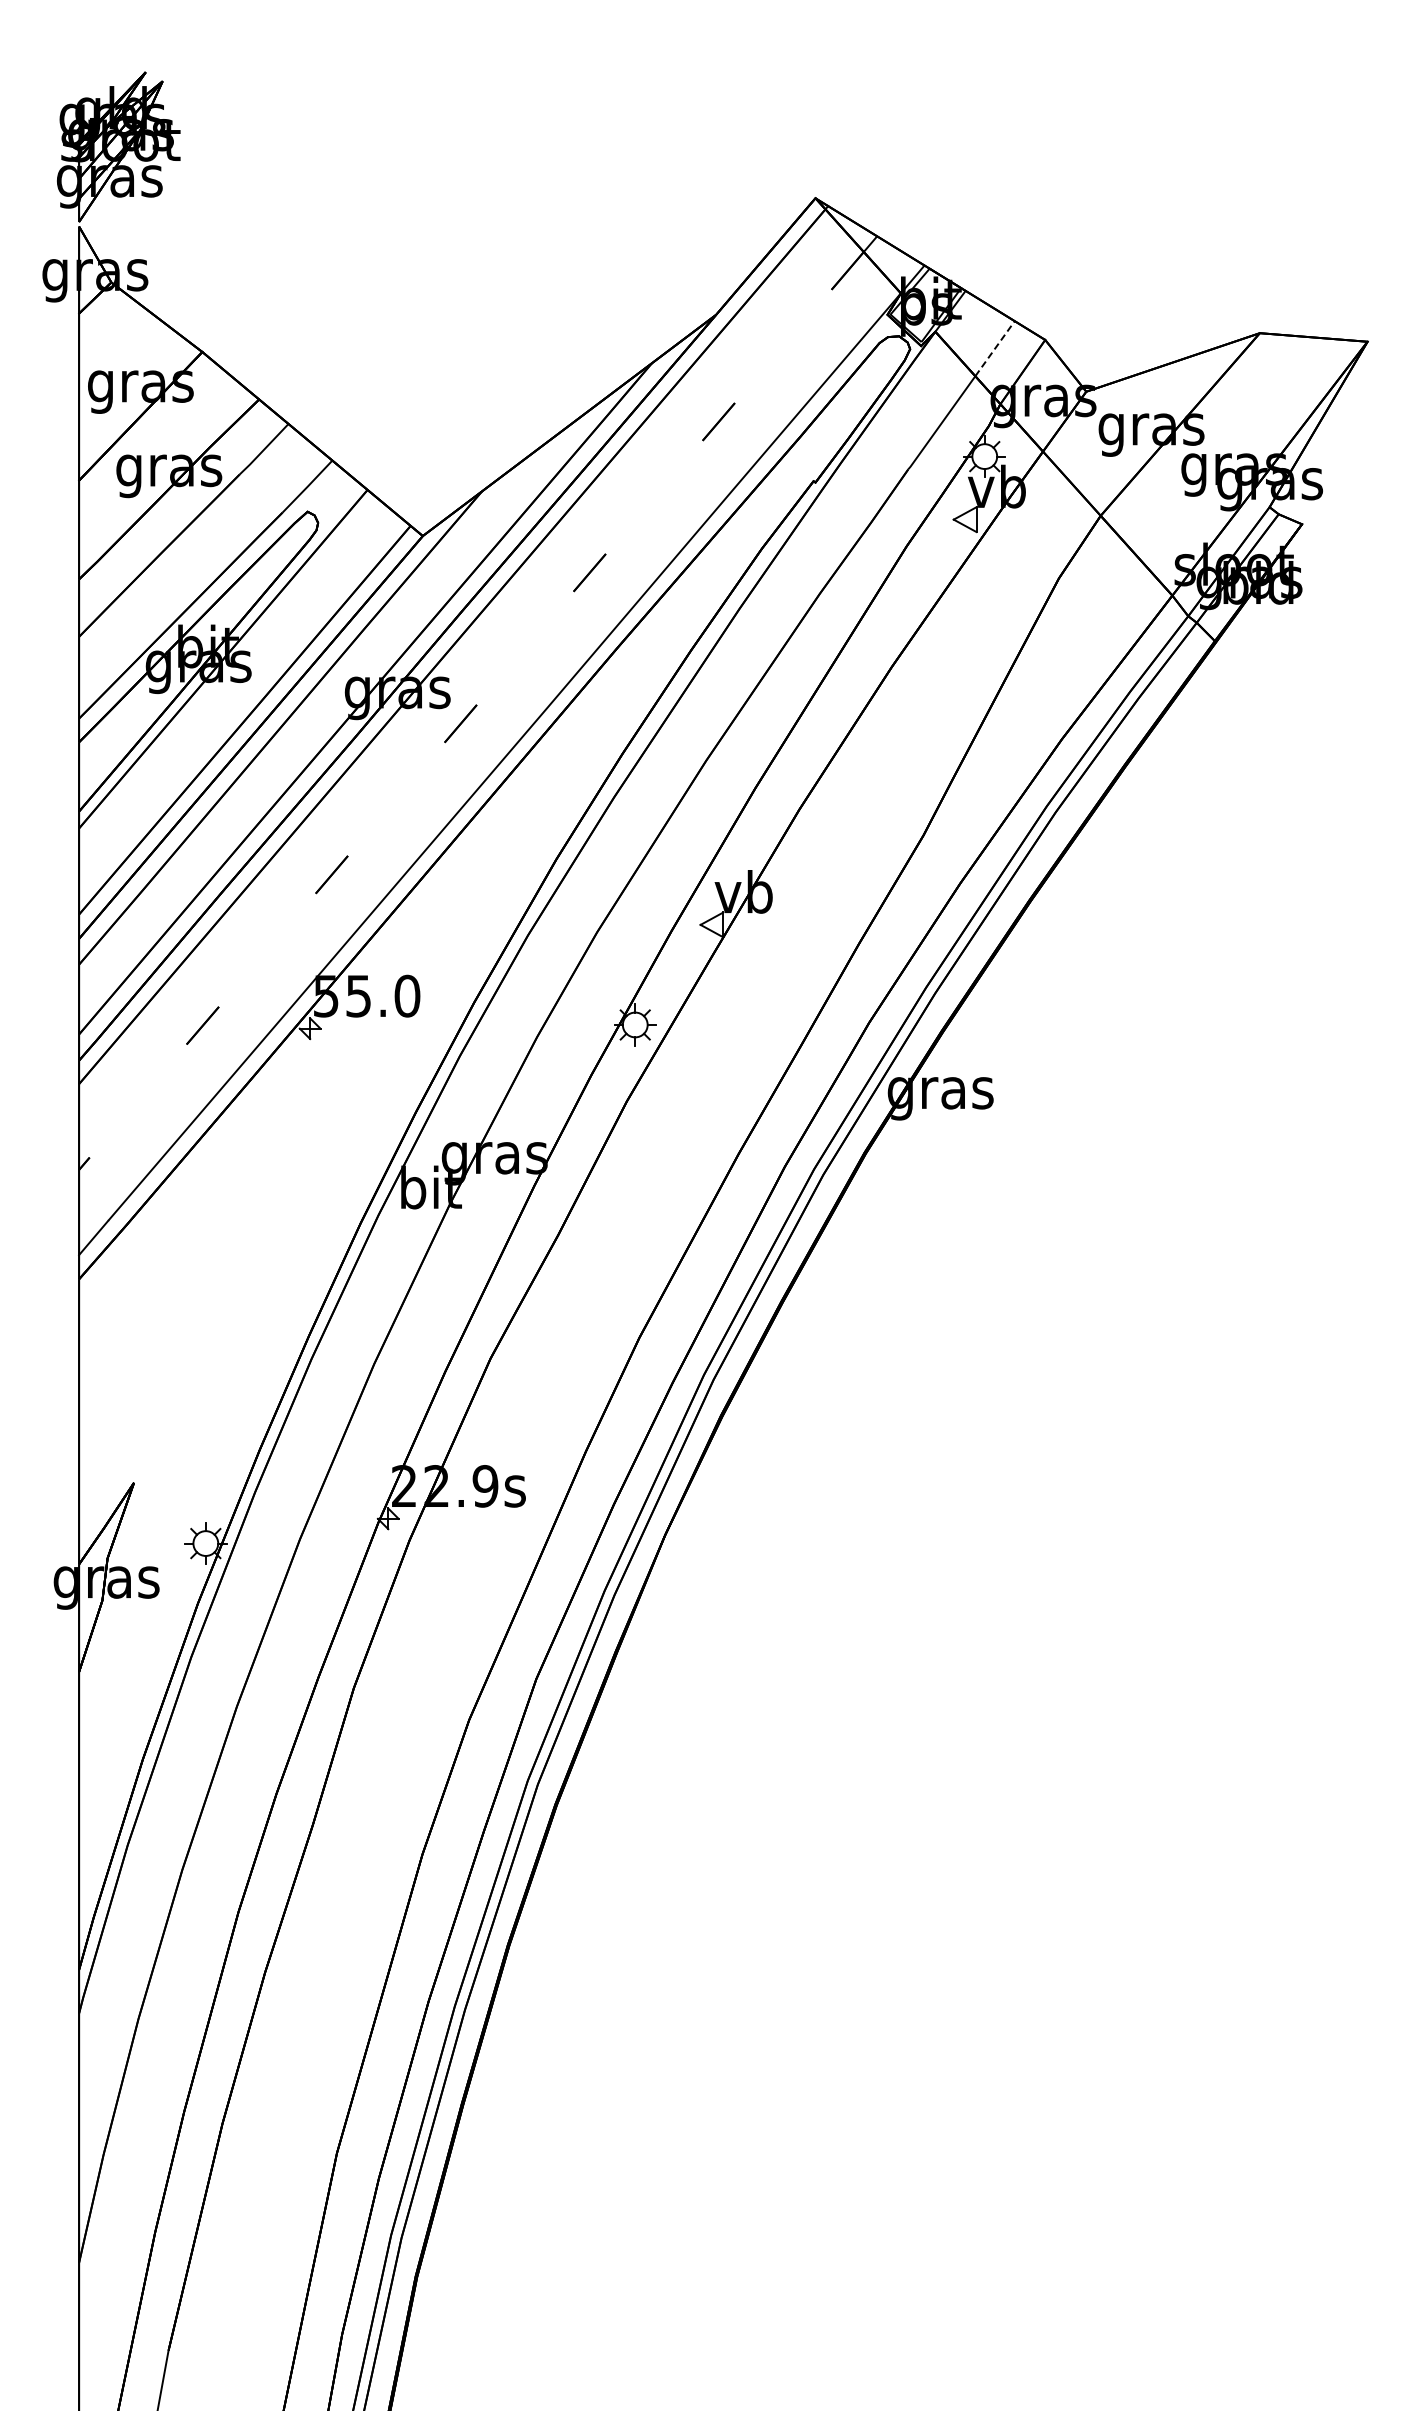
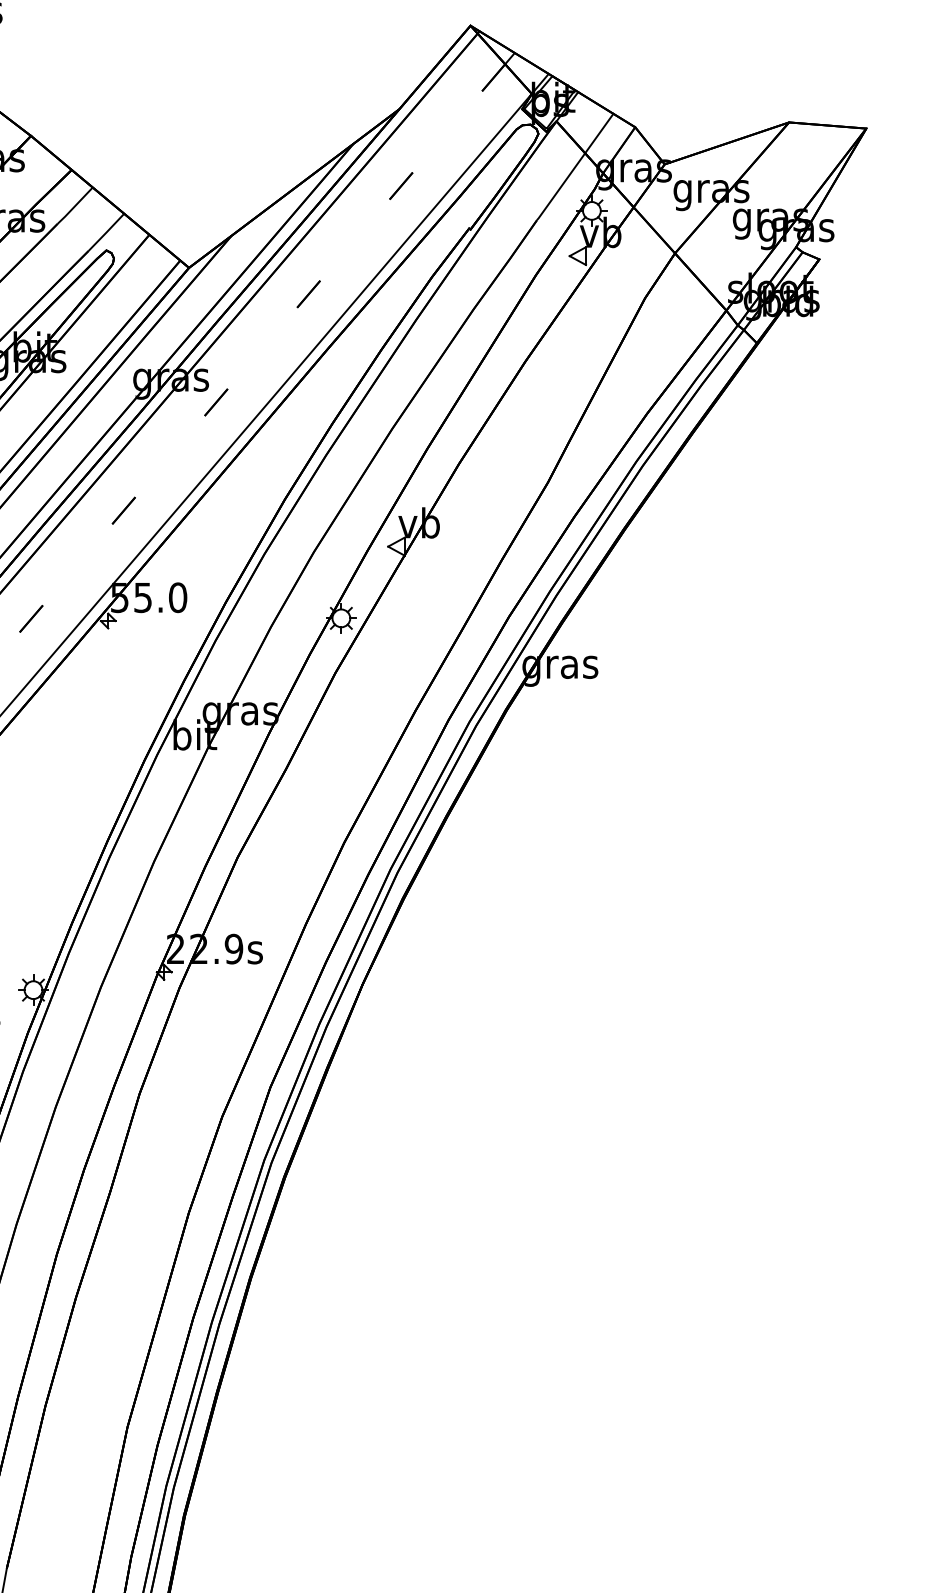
line: (995, 348) -> (599, 133), dashed -> solid

